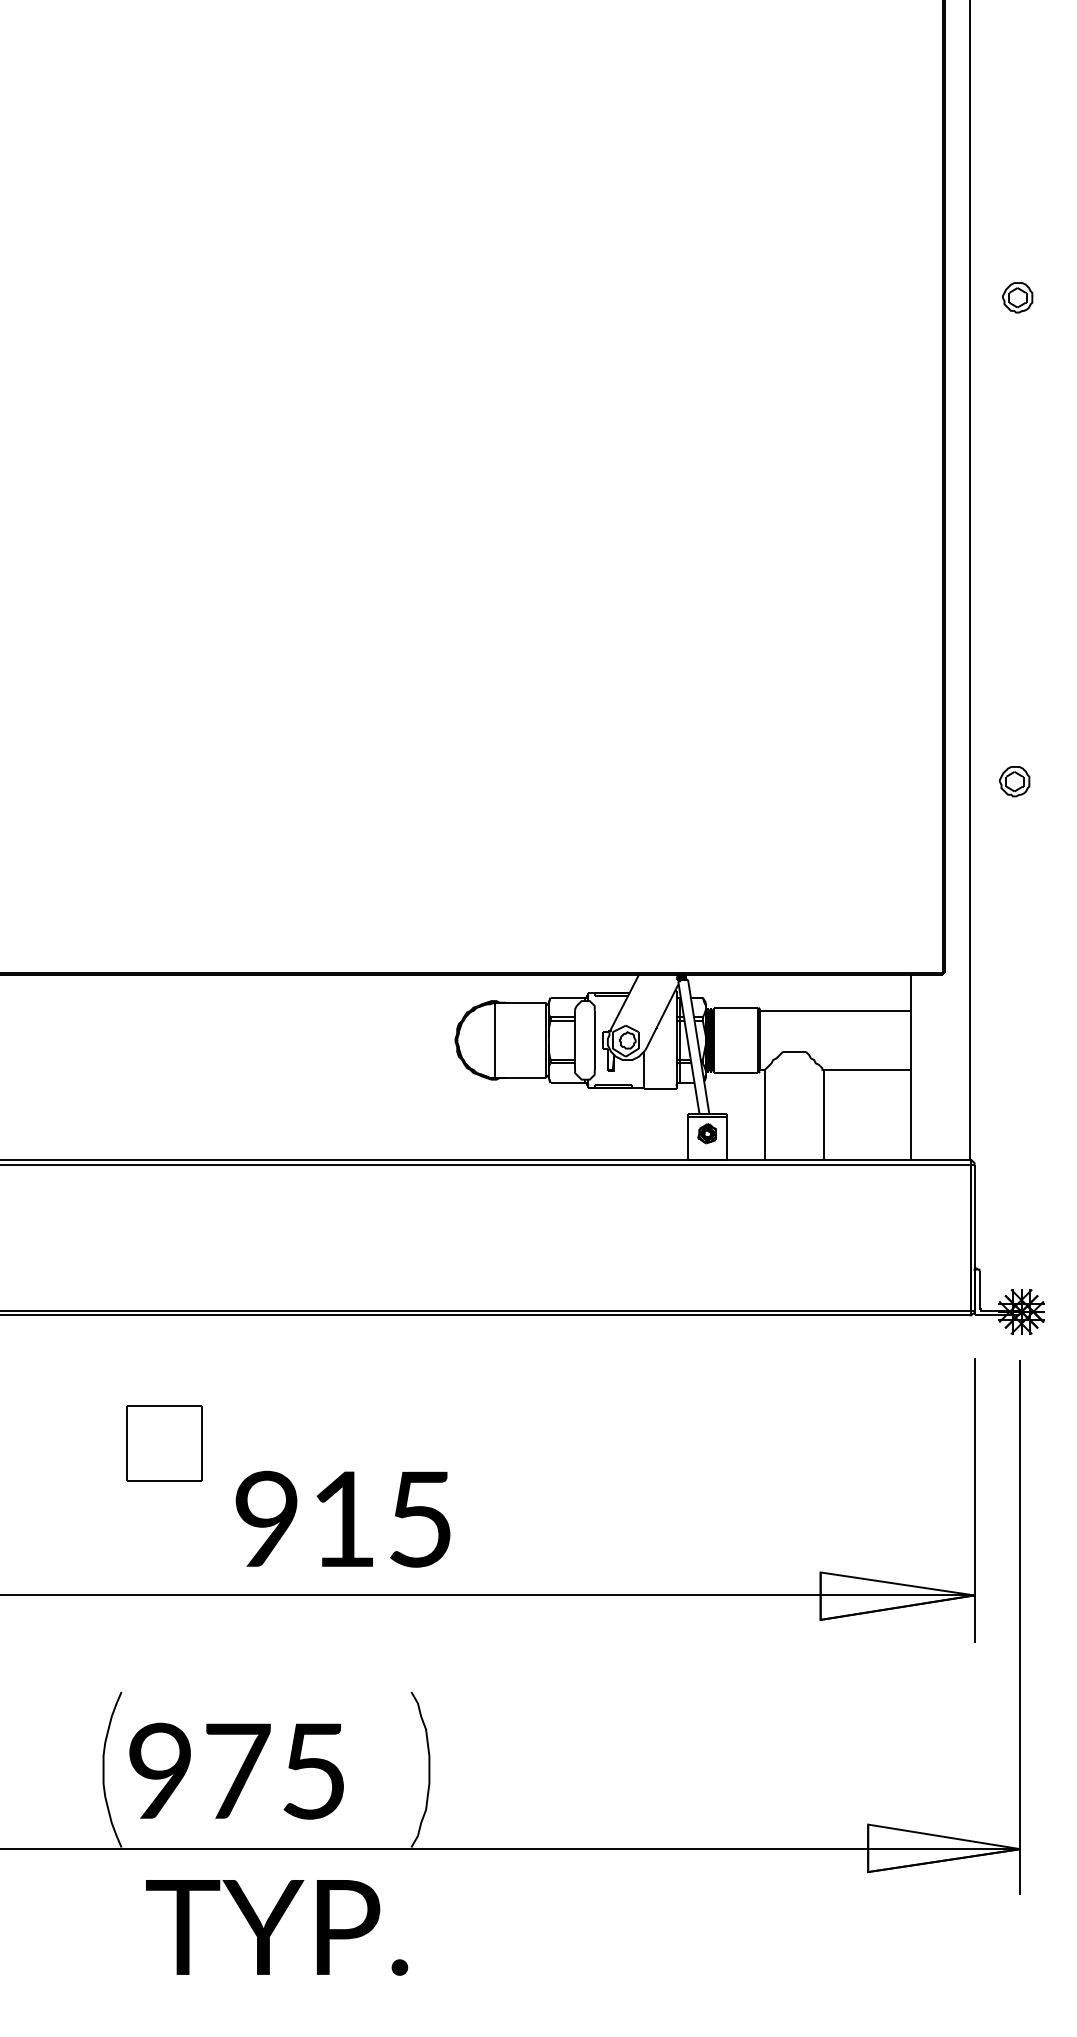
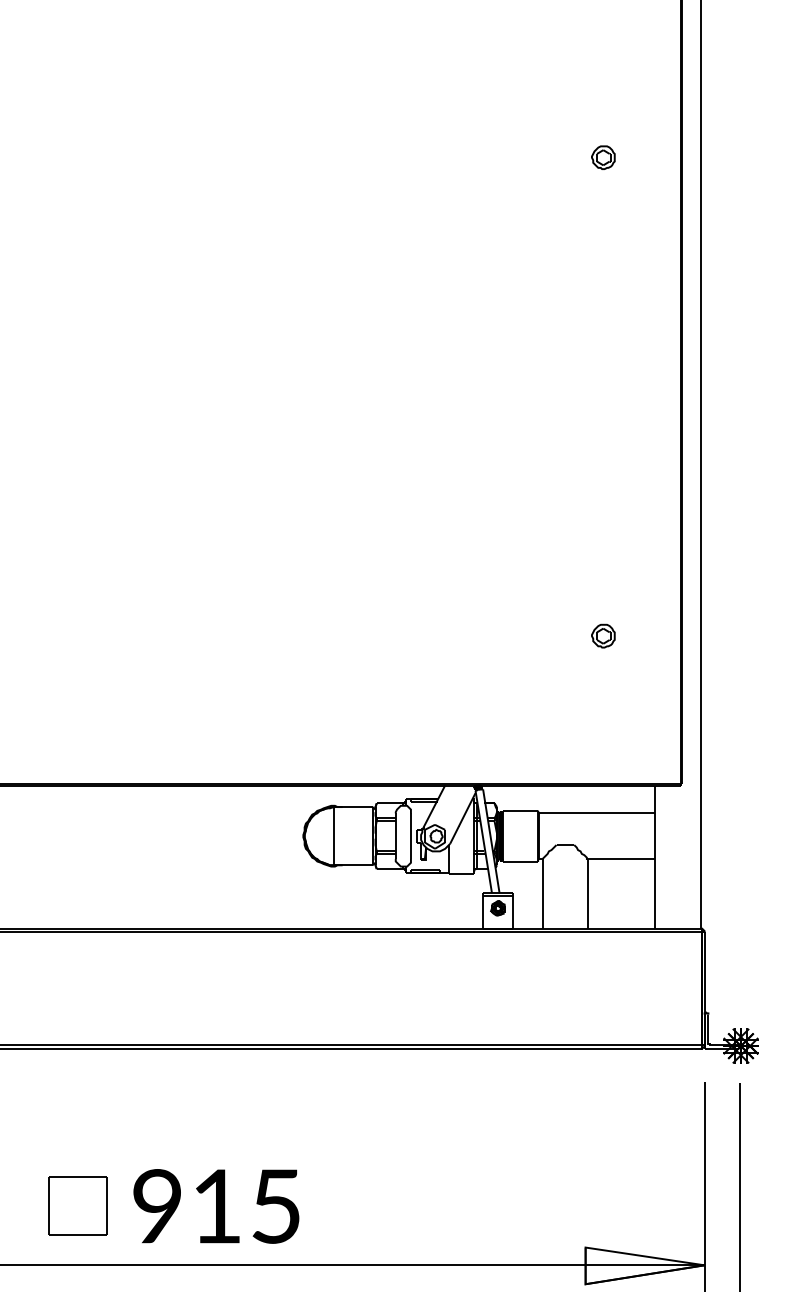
part: (1017, 297) -> (603, 157), moved
part: (1014, 781) -> (603, 636), moved
part: (164, 1443) -> (78, 1205), moved

